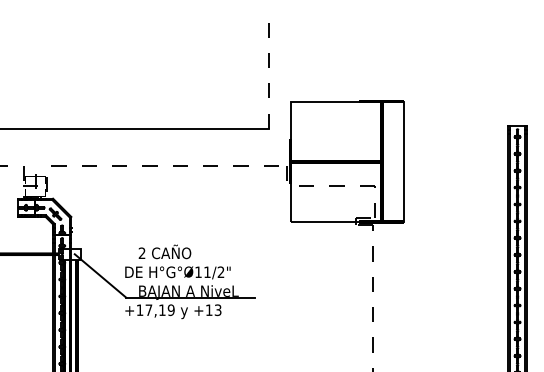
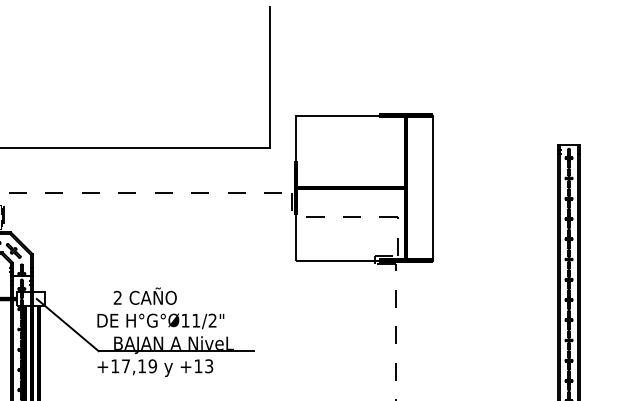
line: (268, 70) -> (269, 78), dashed -> solid

